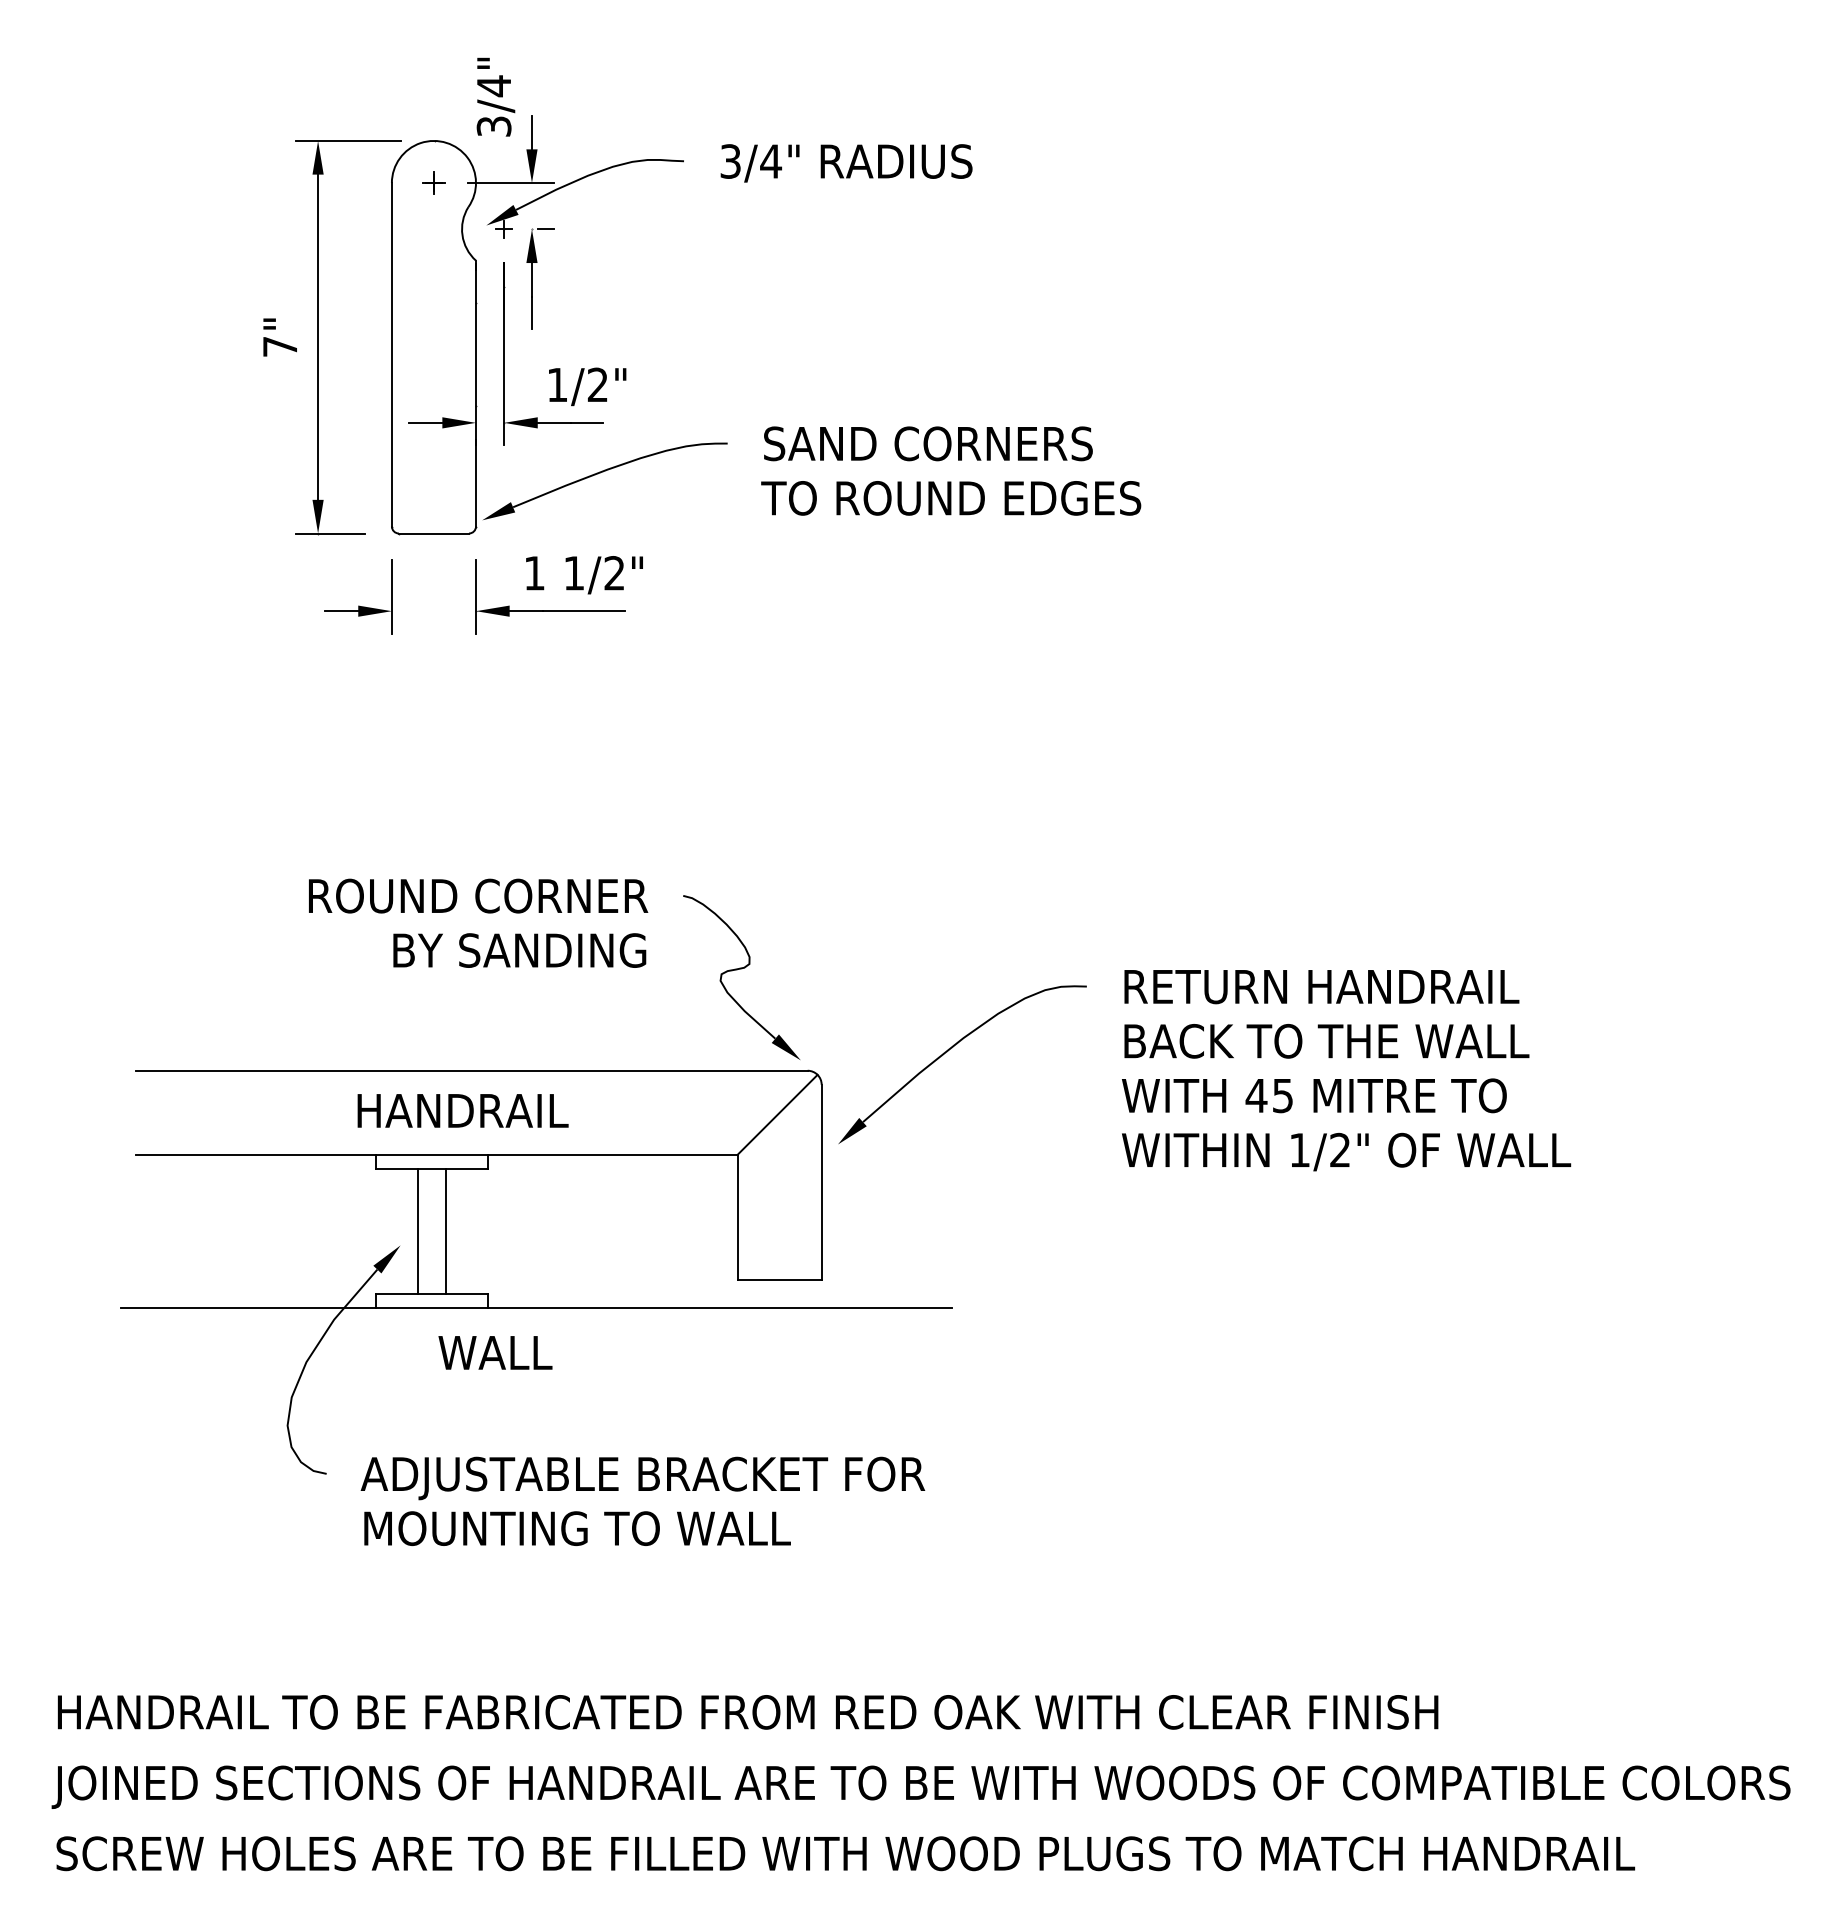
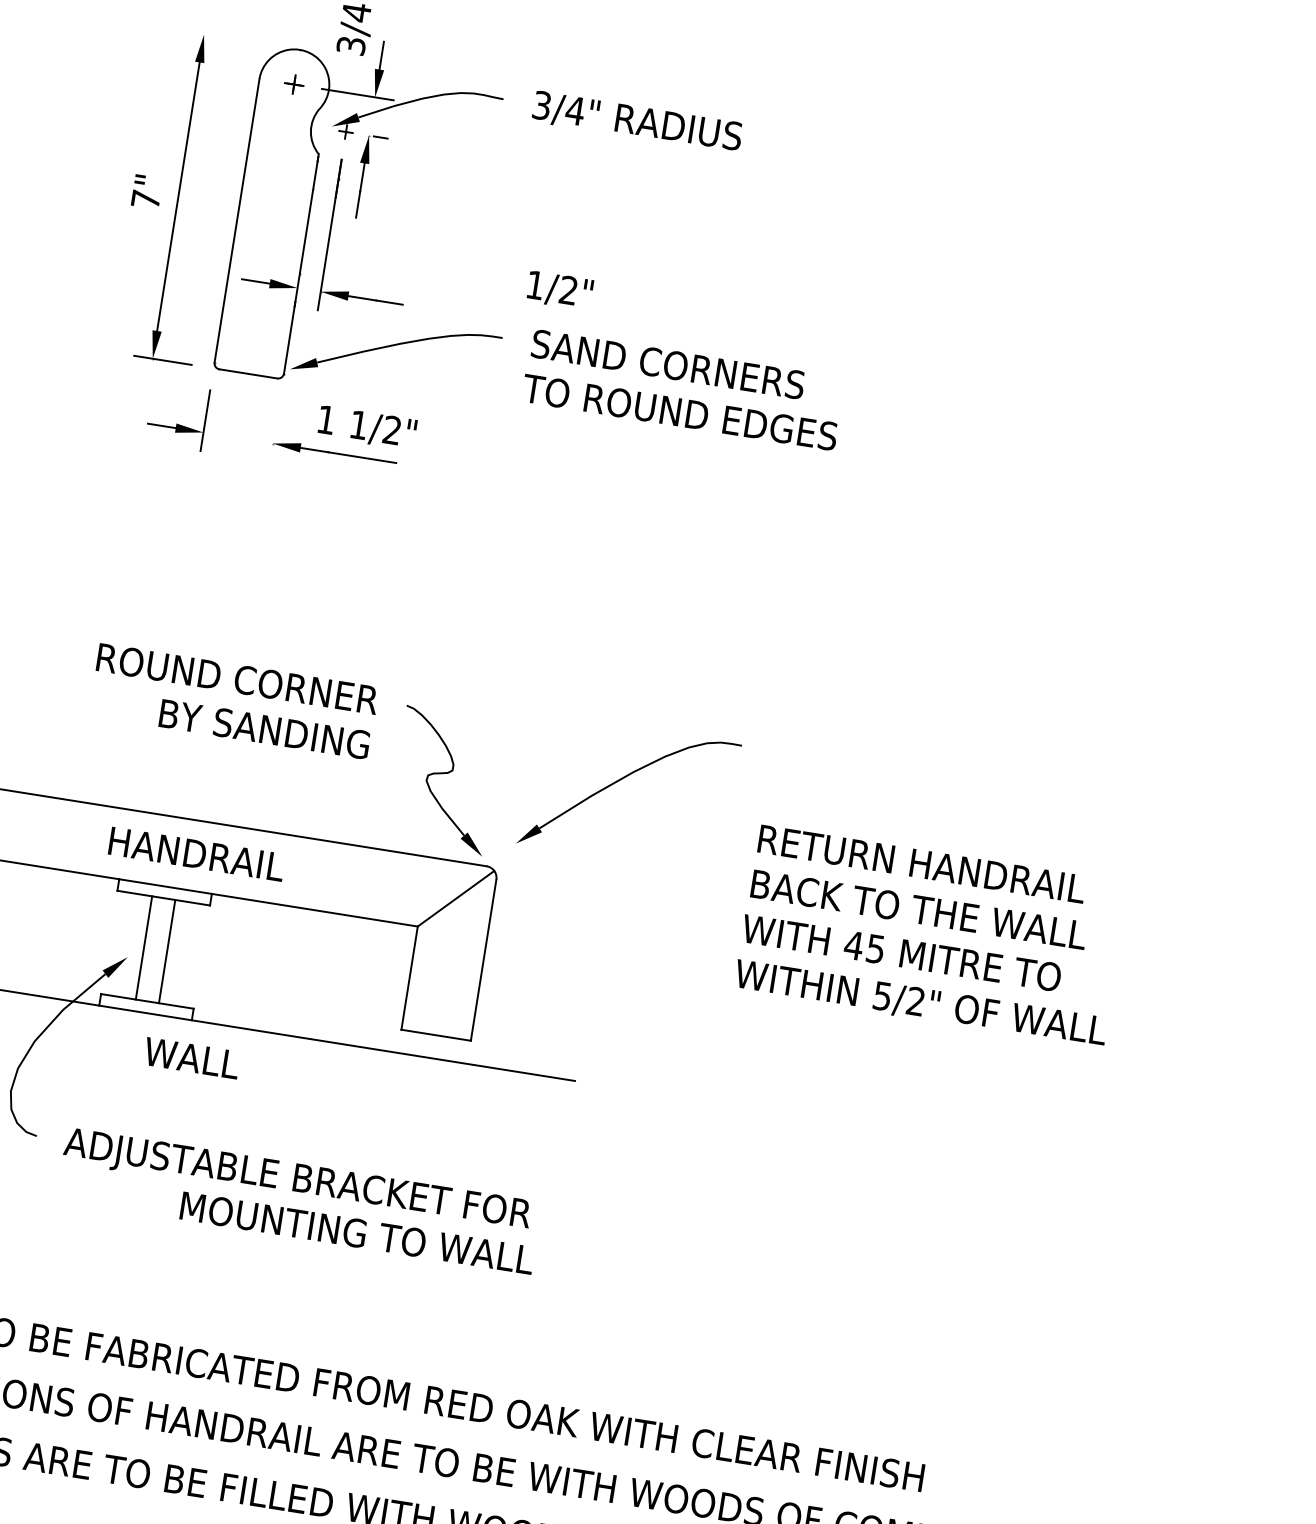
line: (348, 140) -> (229, 38), removed
text: (587, 386) -> (559, 290), moved
line: (476, 596) -> (275, 431), removed
part: (952, 1048) -> (622, 779), moved
text: (1299, 1150) -> (882, 996), 1/2" -> 5/2"
text: (577, 1528) -> (357, 1233), moved

